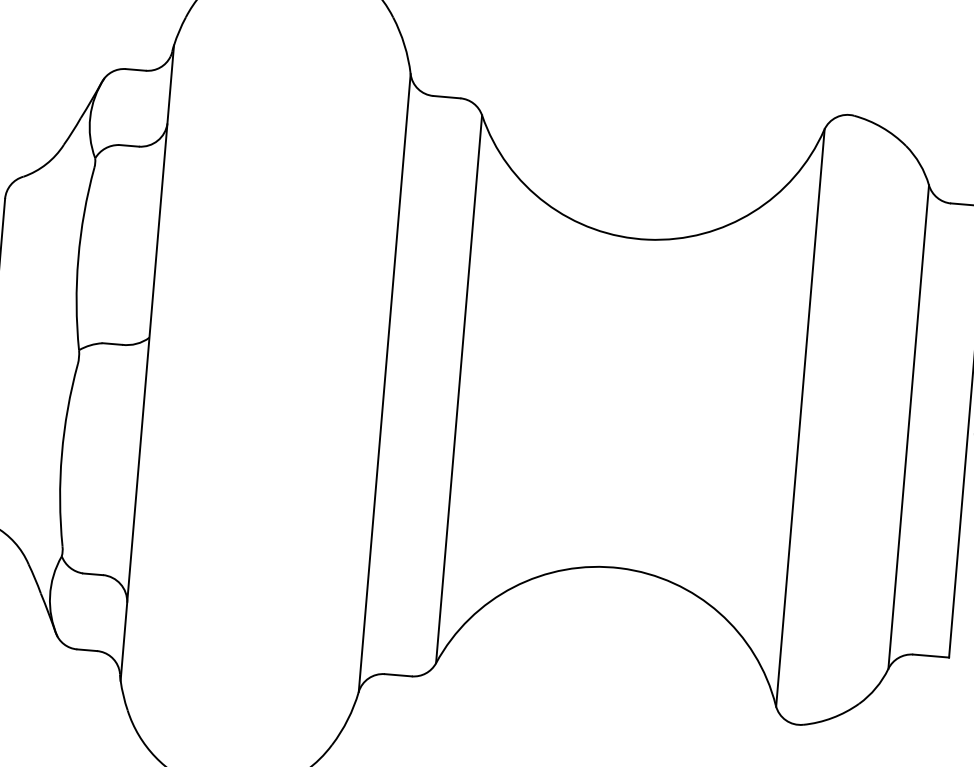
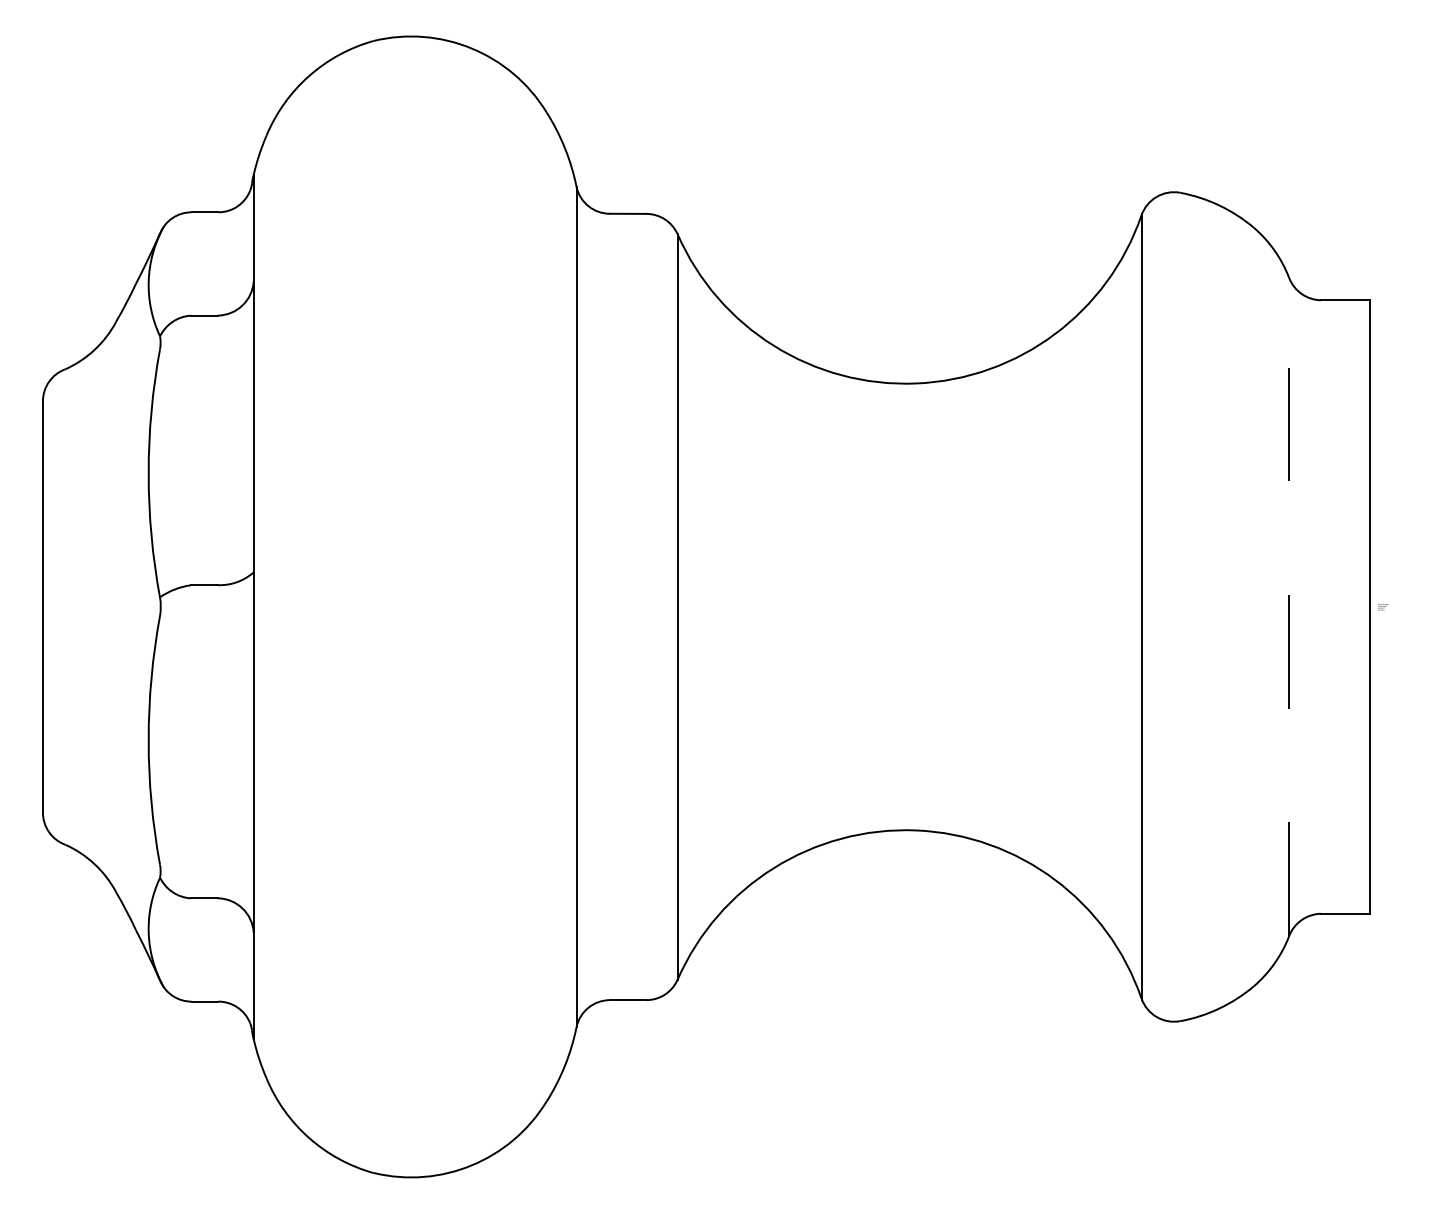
line: (908, 426) -> (1289, 606), solid -> dashed

